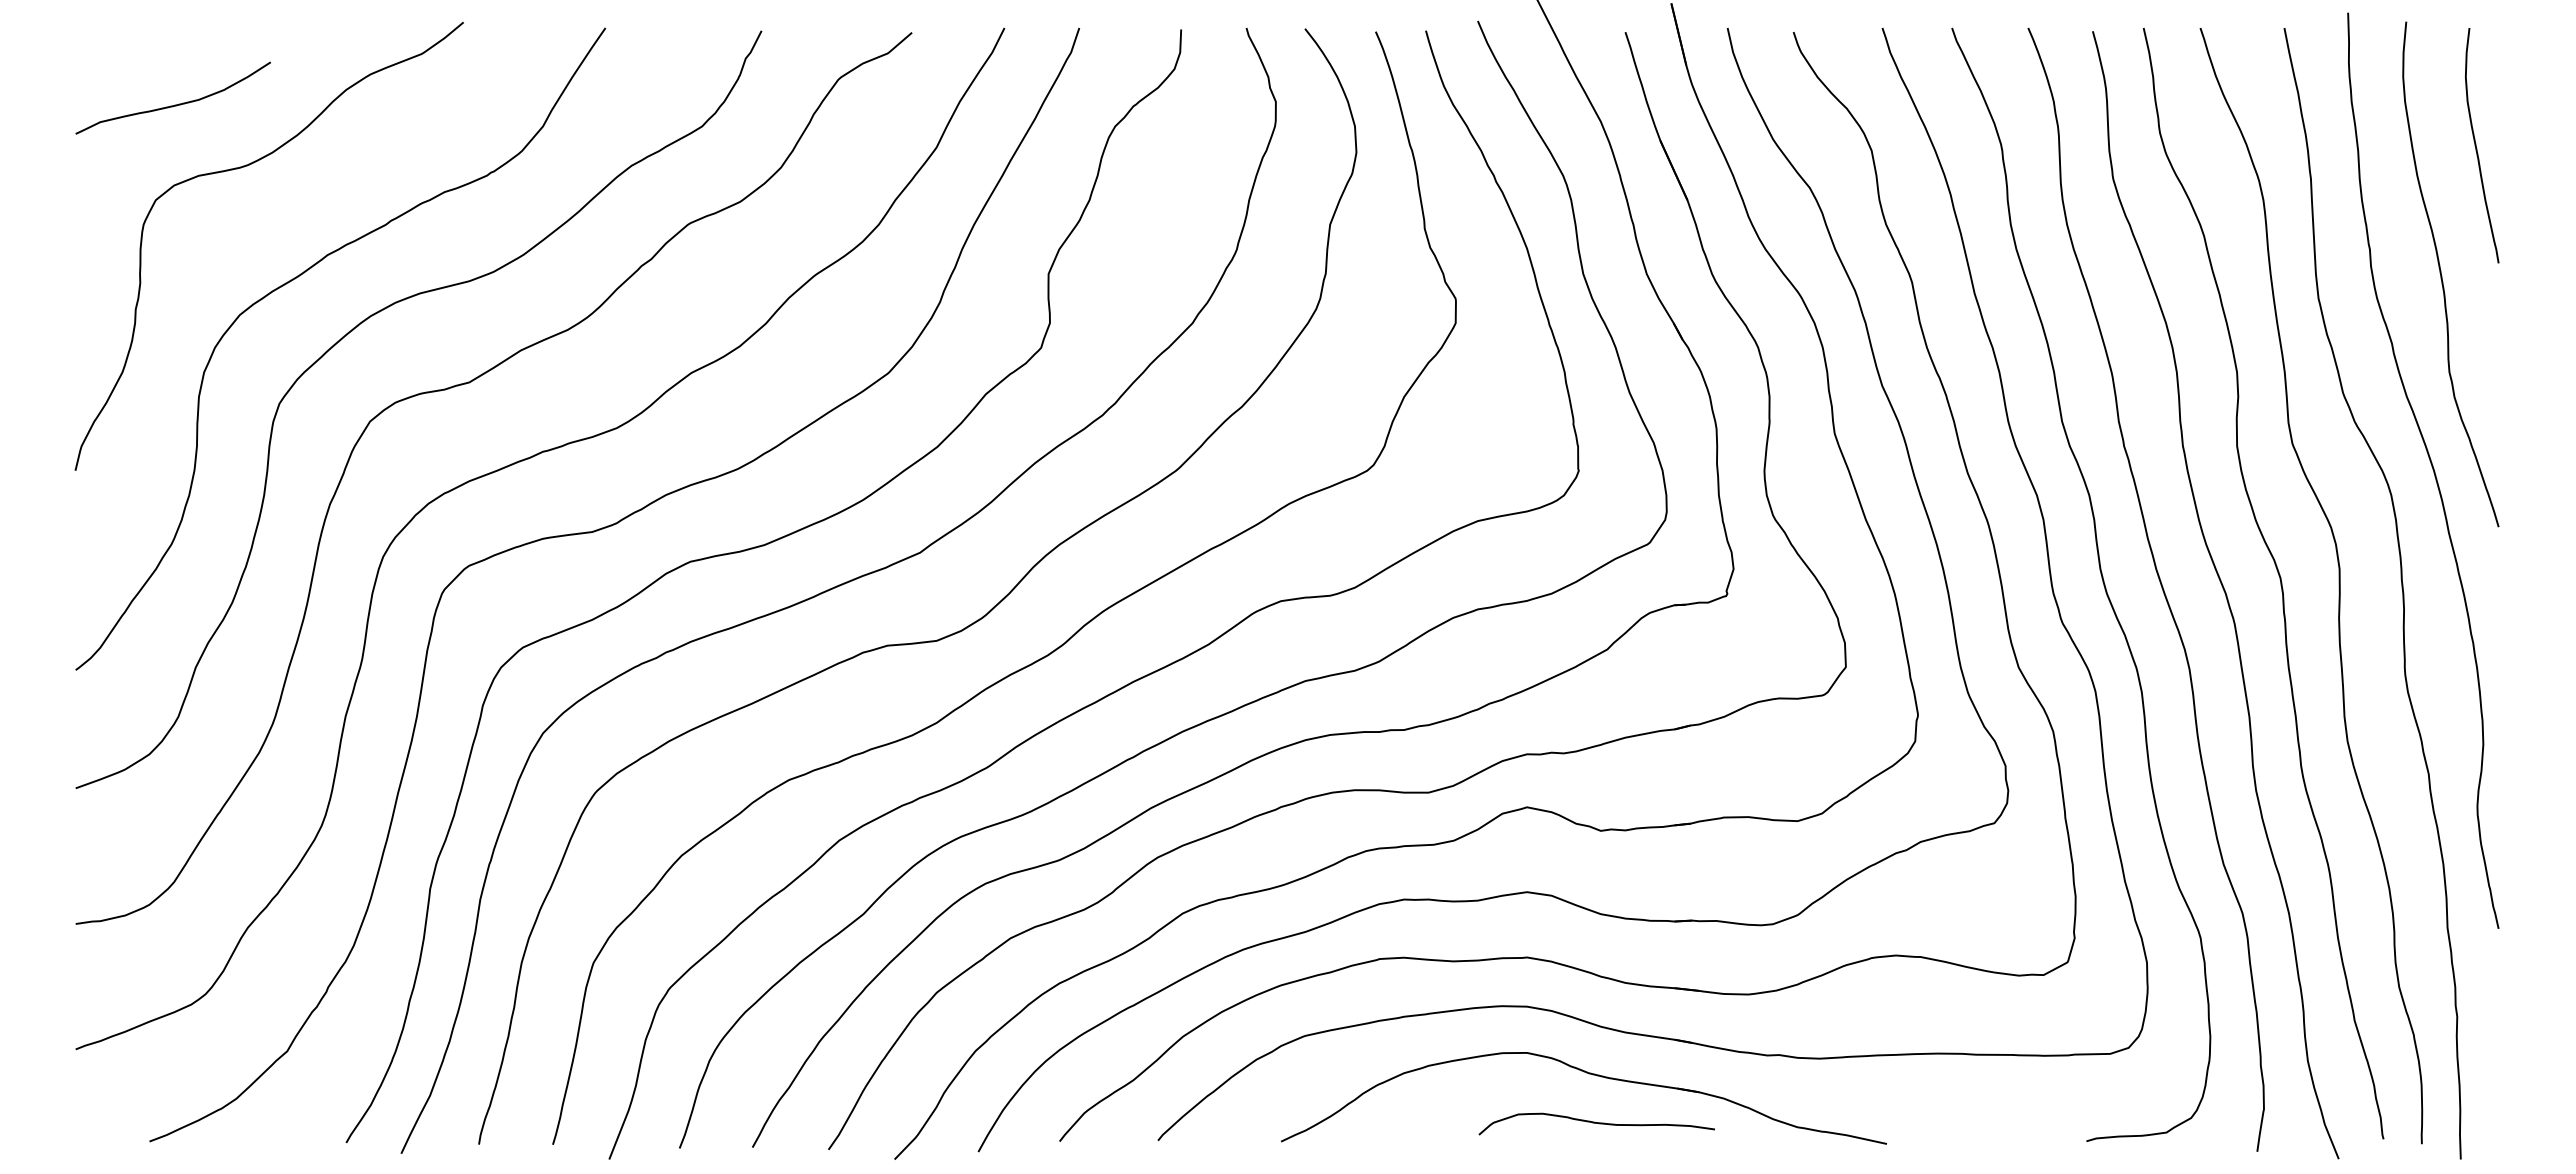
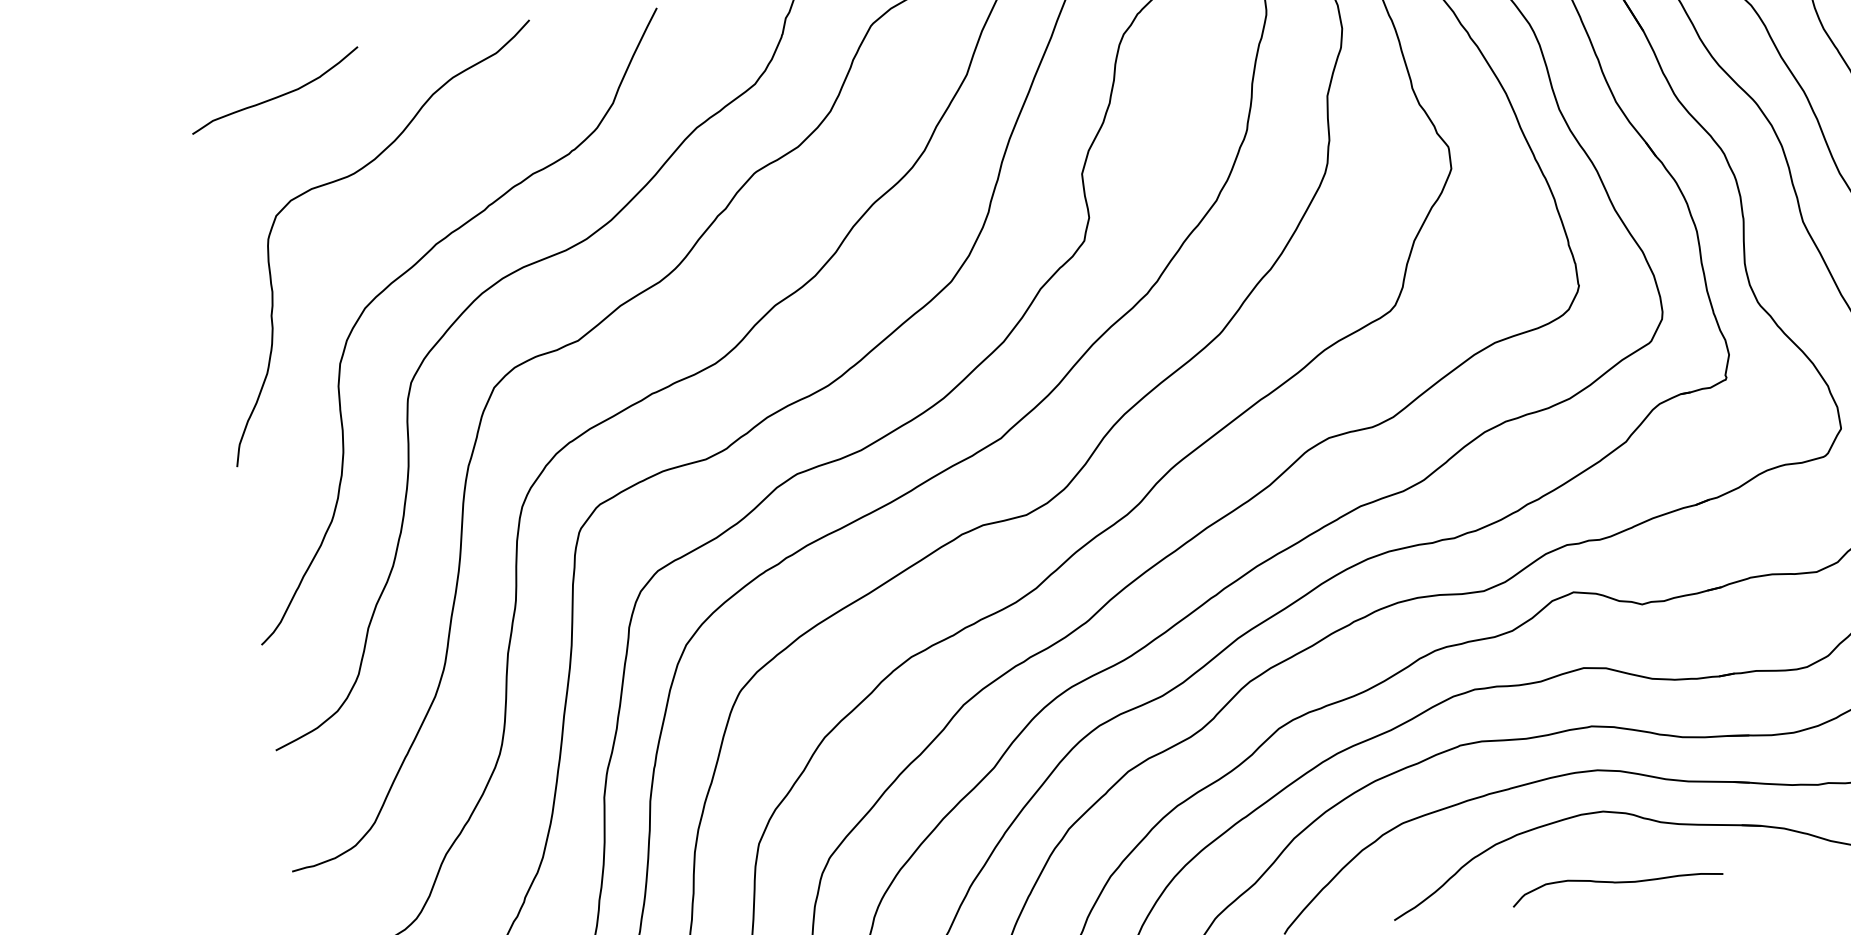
curve: (174, 104) -> (277, 96), moved
curve: (1596, 1123) -> (1616, 882), moved

